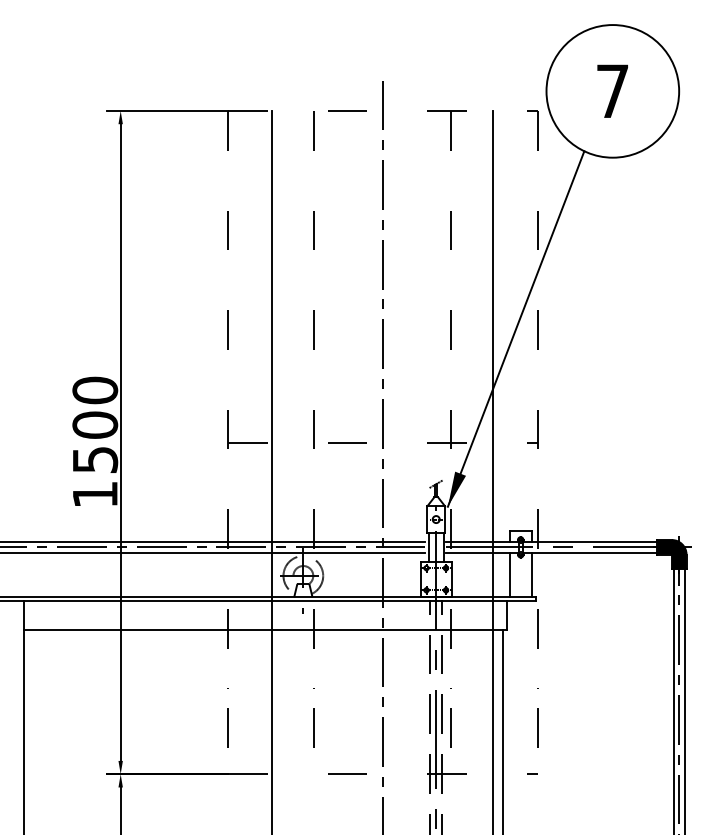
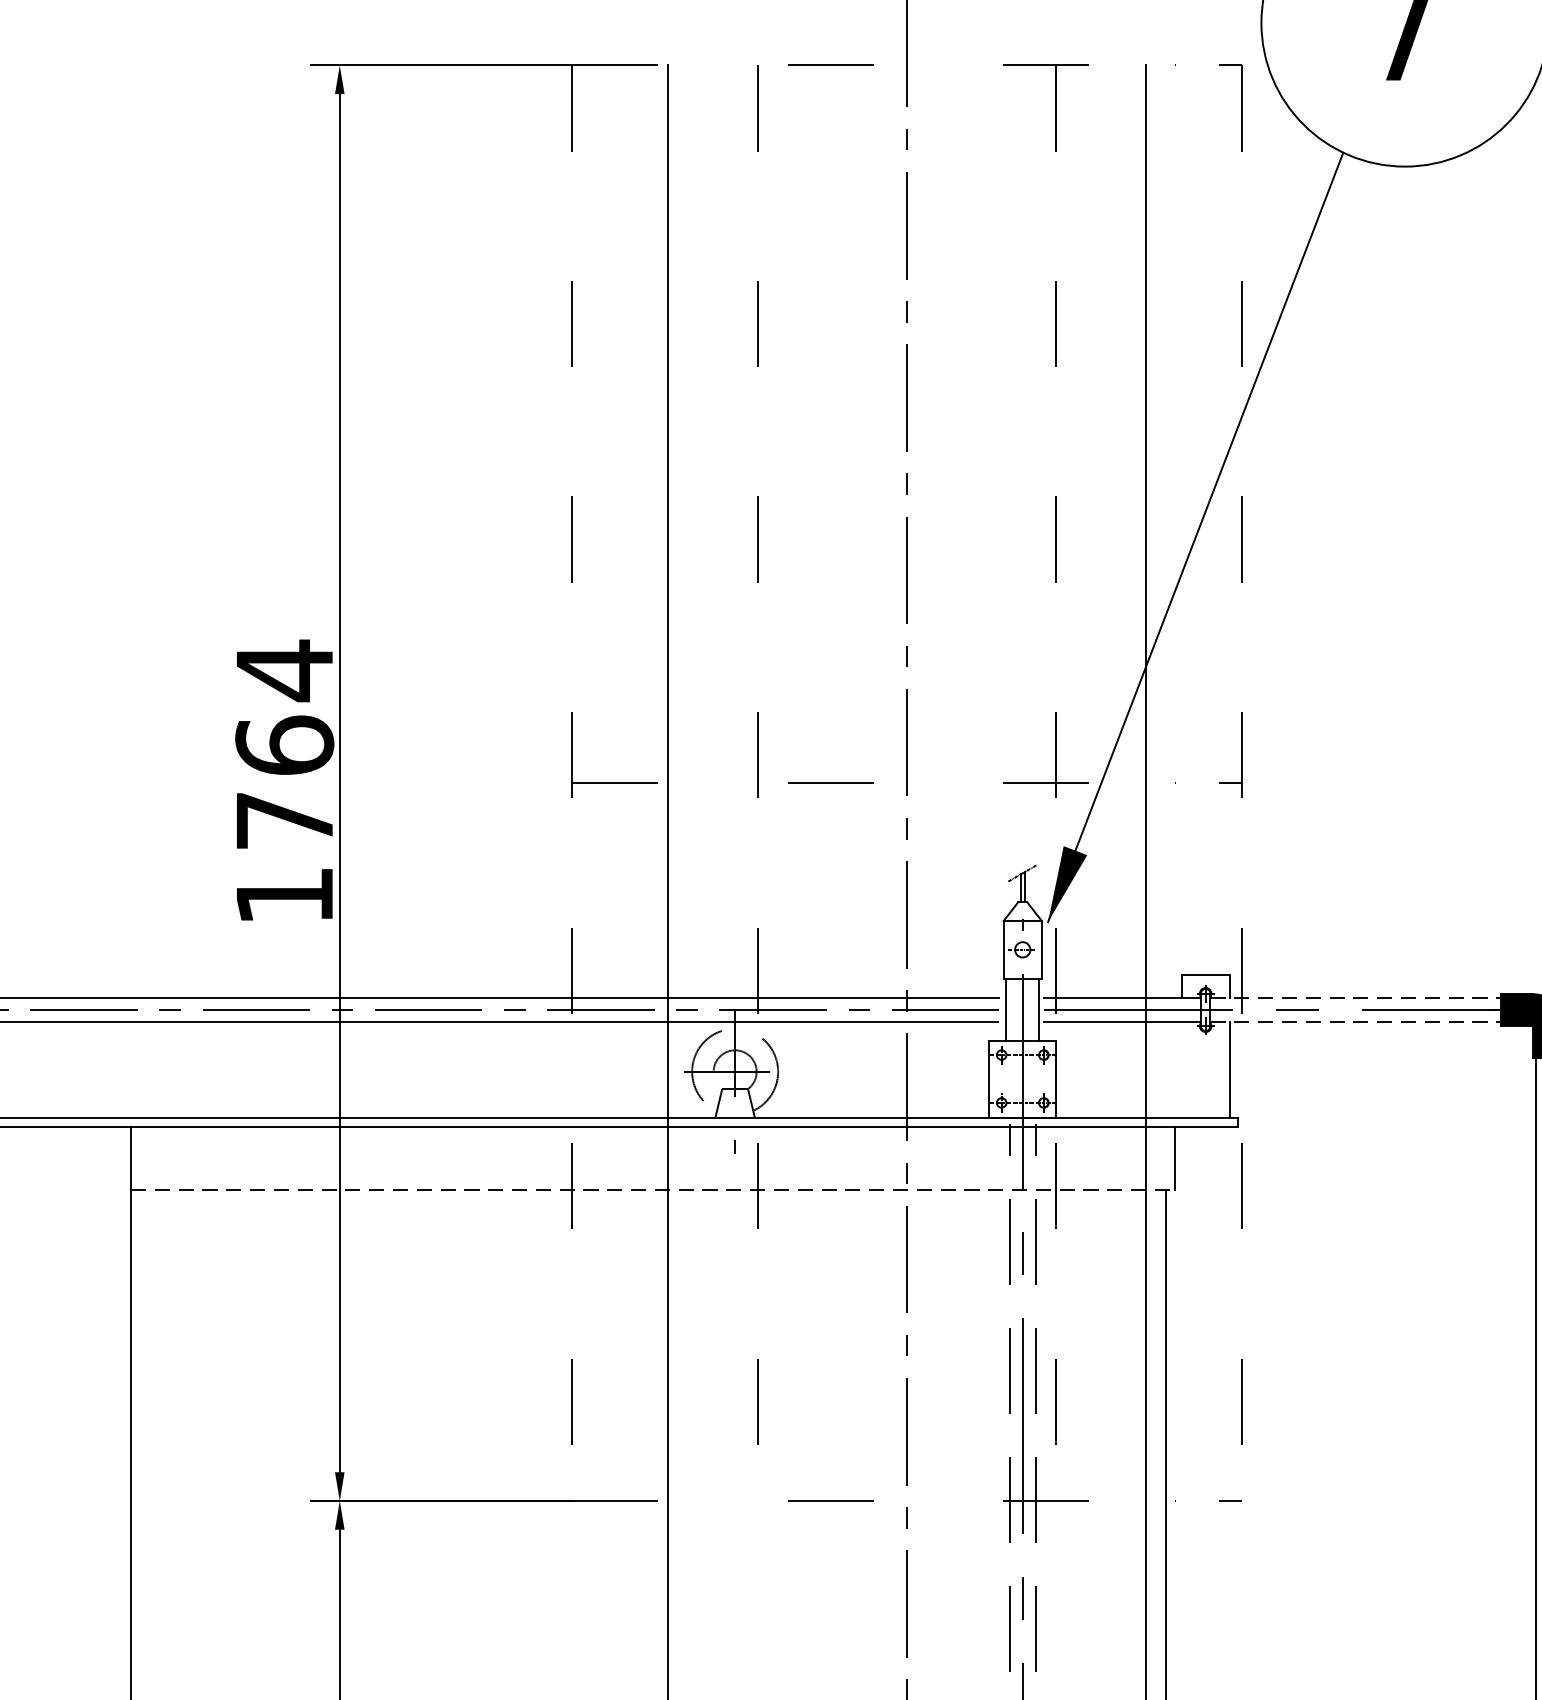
text: (95, 424) -> (285, 744), 1500 -> 1764
line: (590, 541) -> (1356, 997), solid -> dashed
line: (590, 553) -> (1356, 1023), solid -> dashed
line: (509, 575) -> (1181, 1070), removed
line: (265, 630) -> (653, 1189), solid -> dashed

